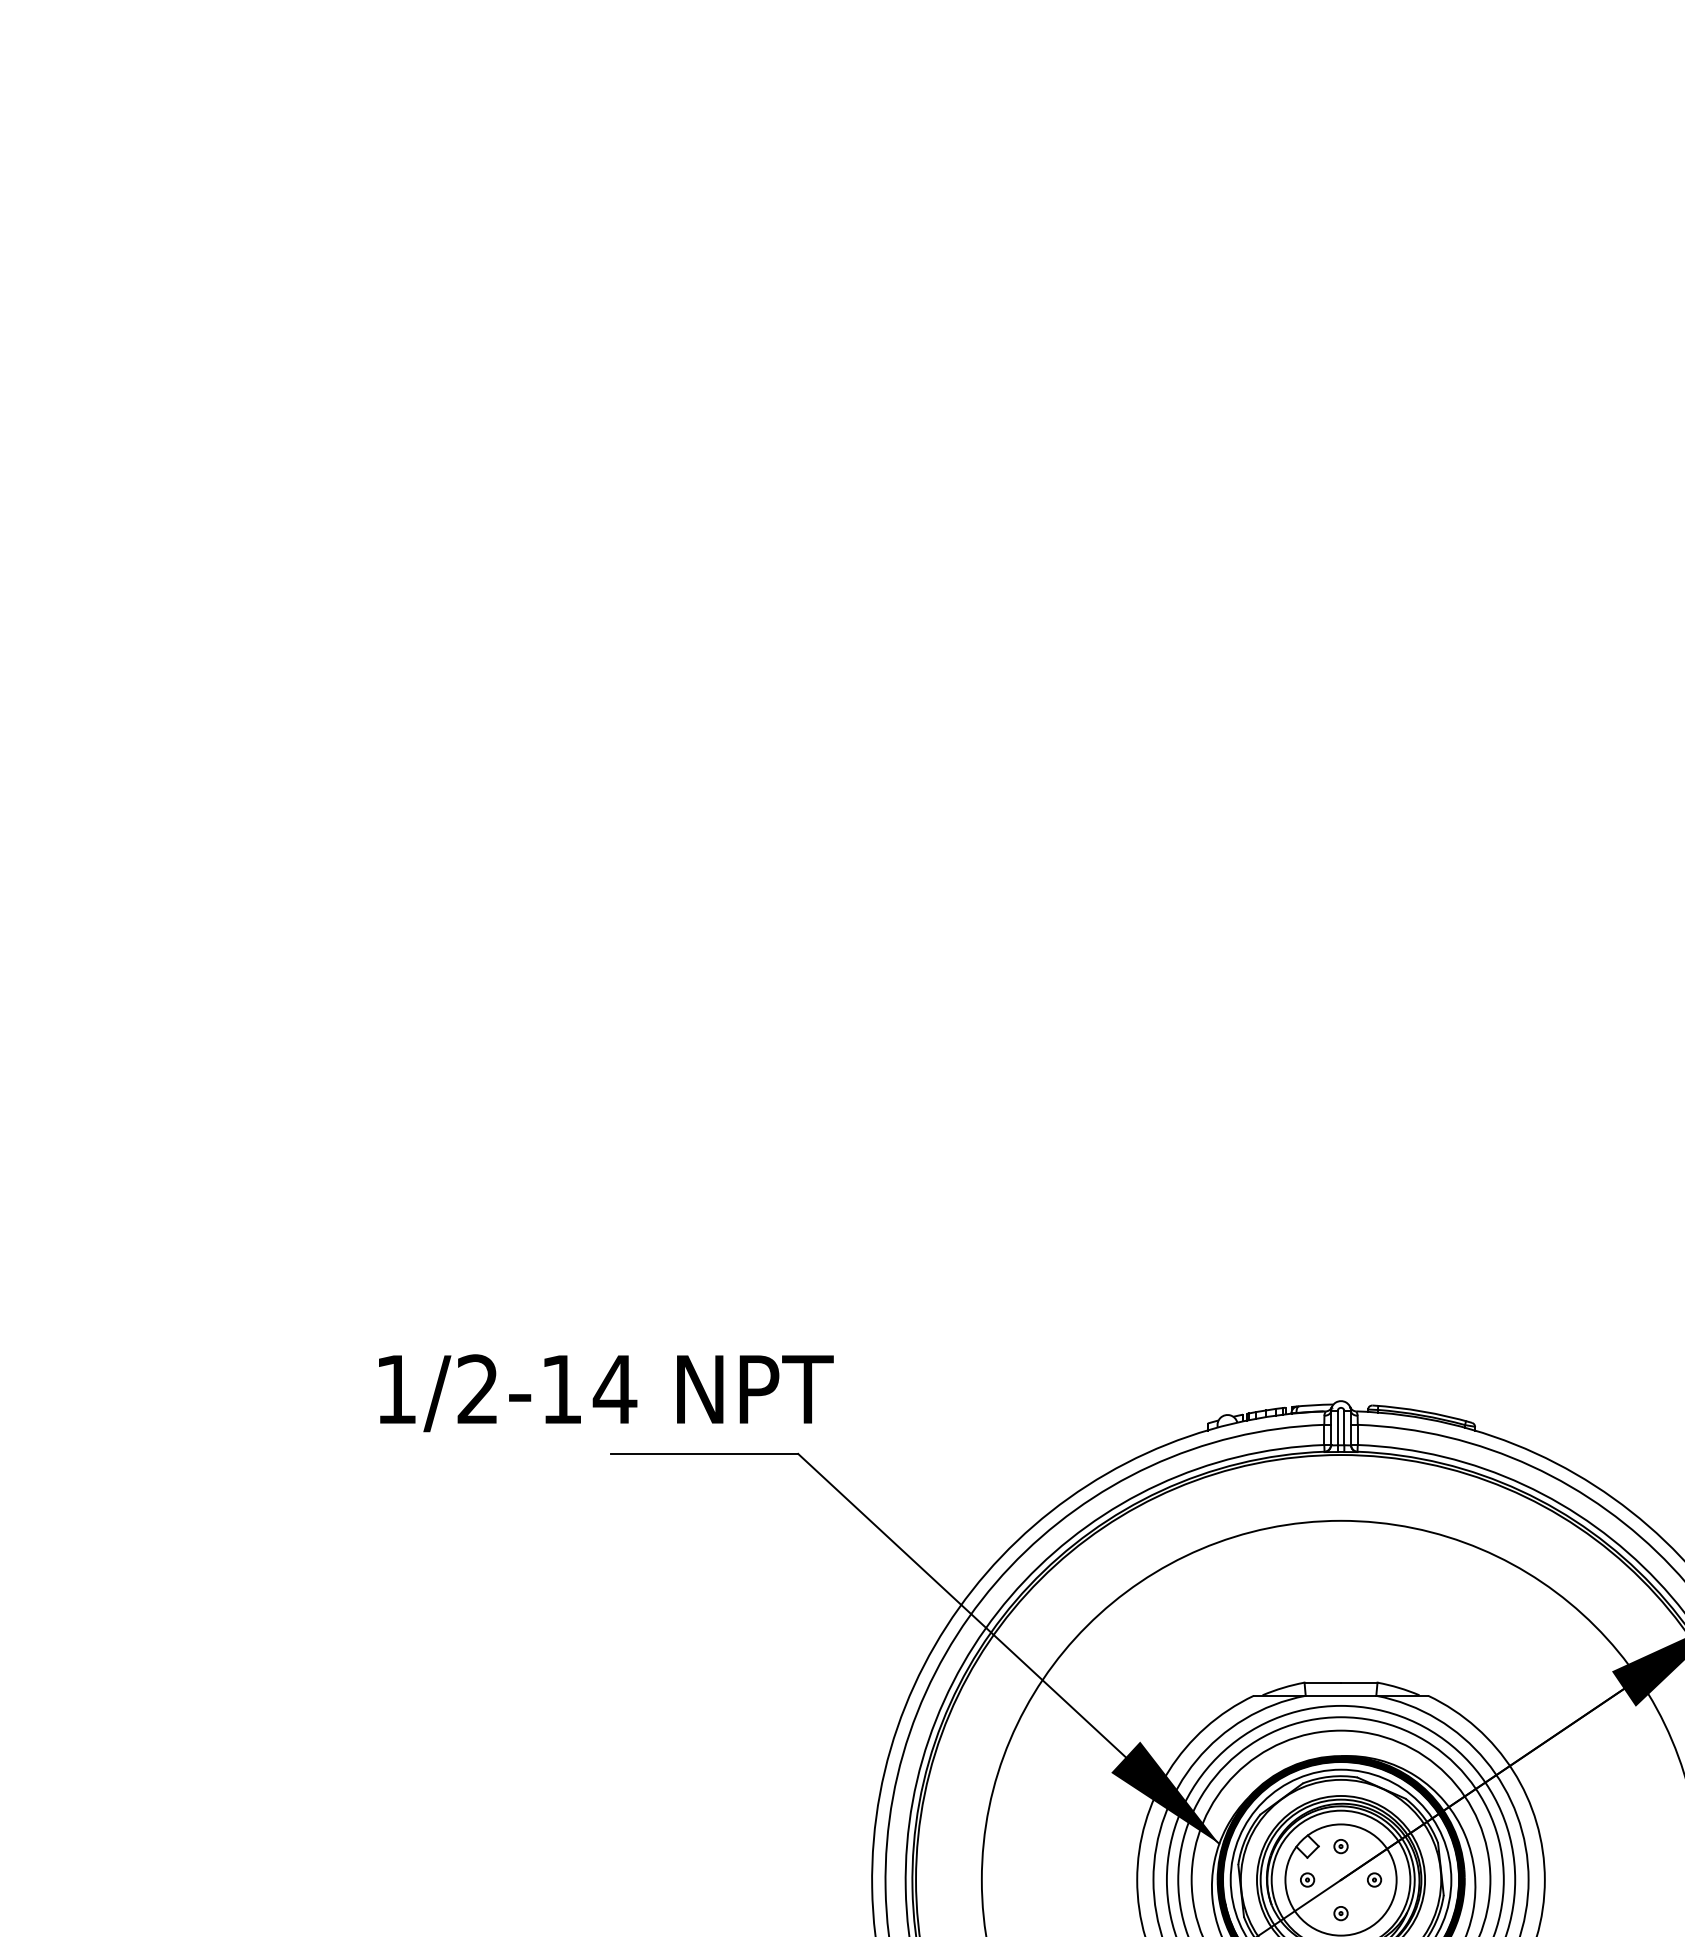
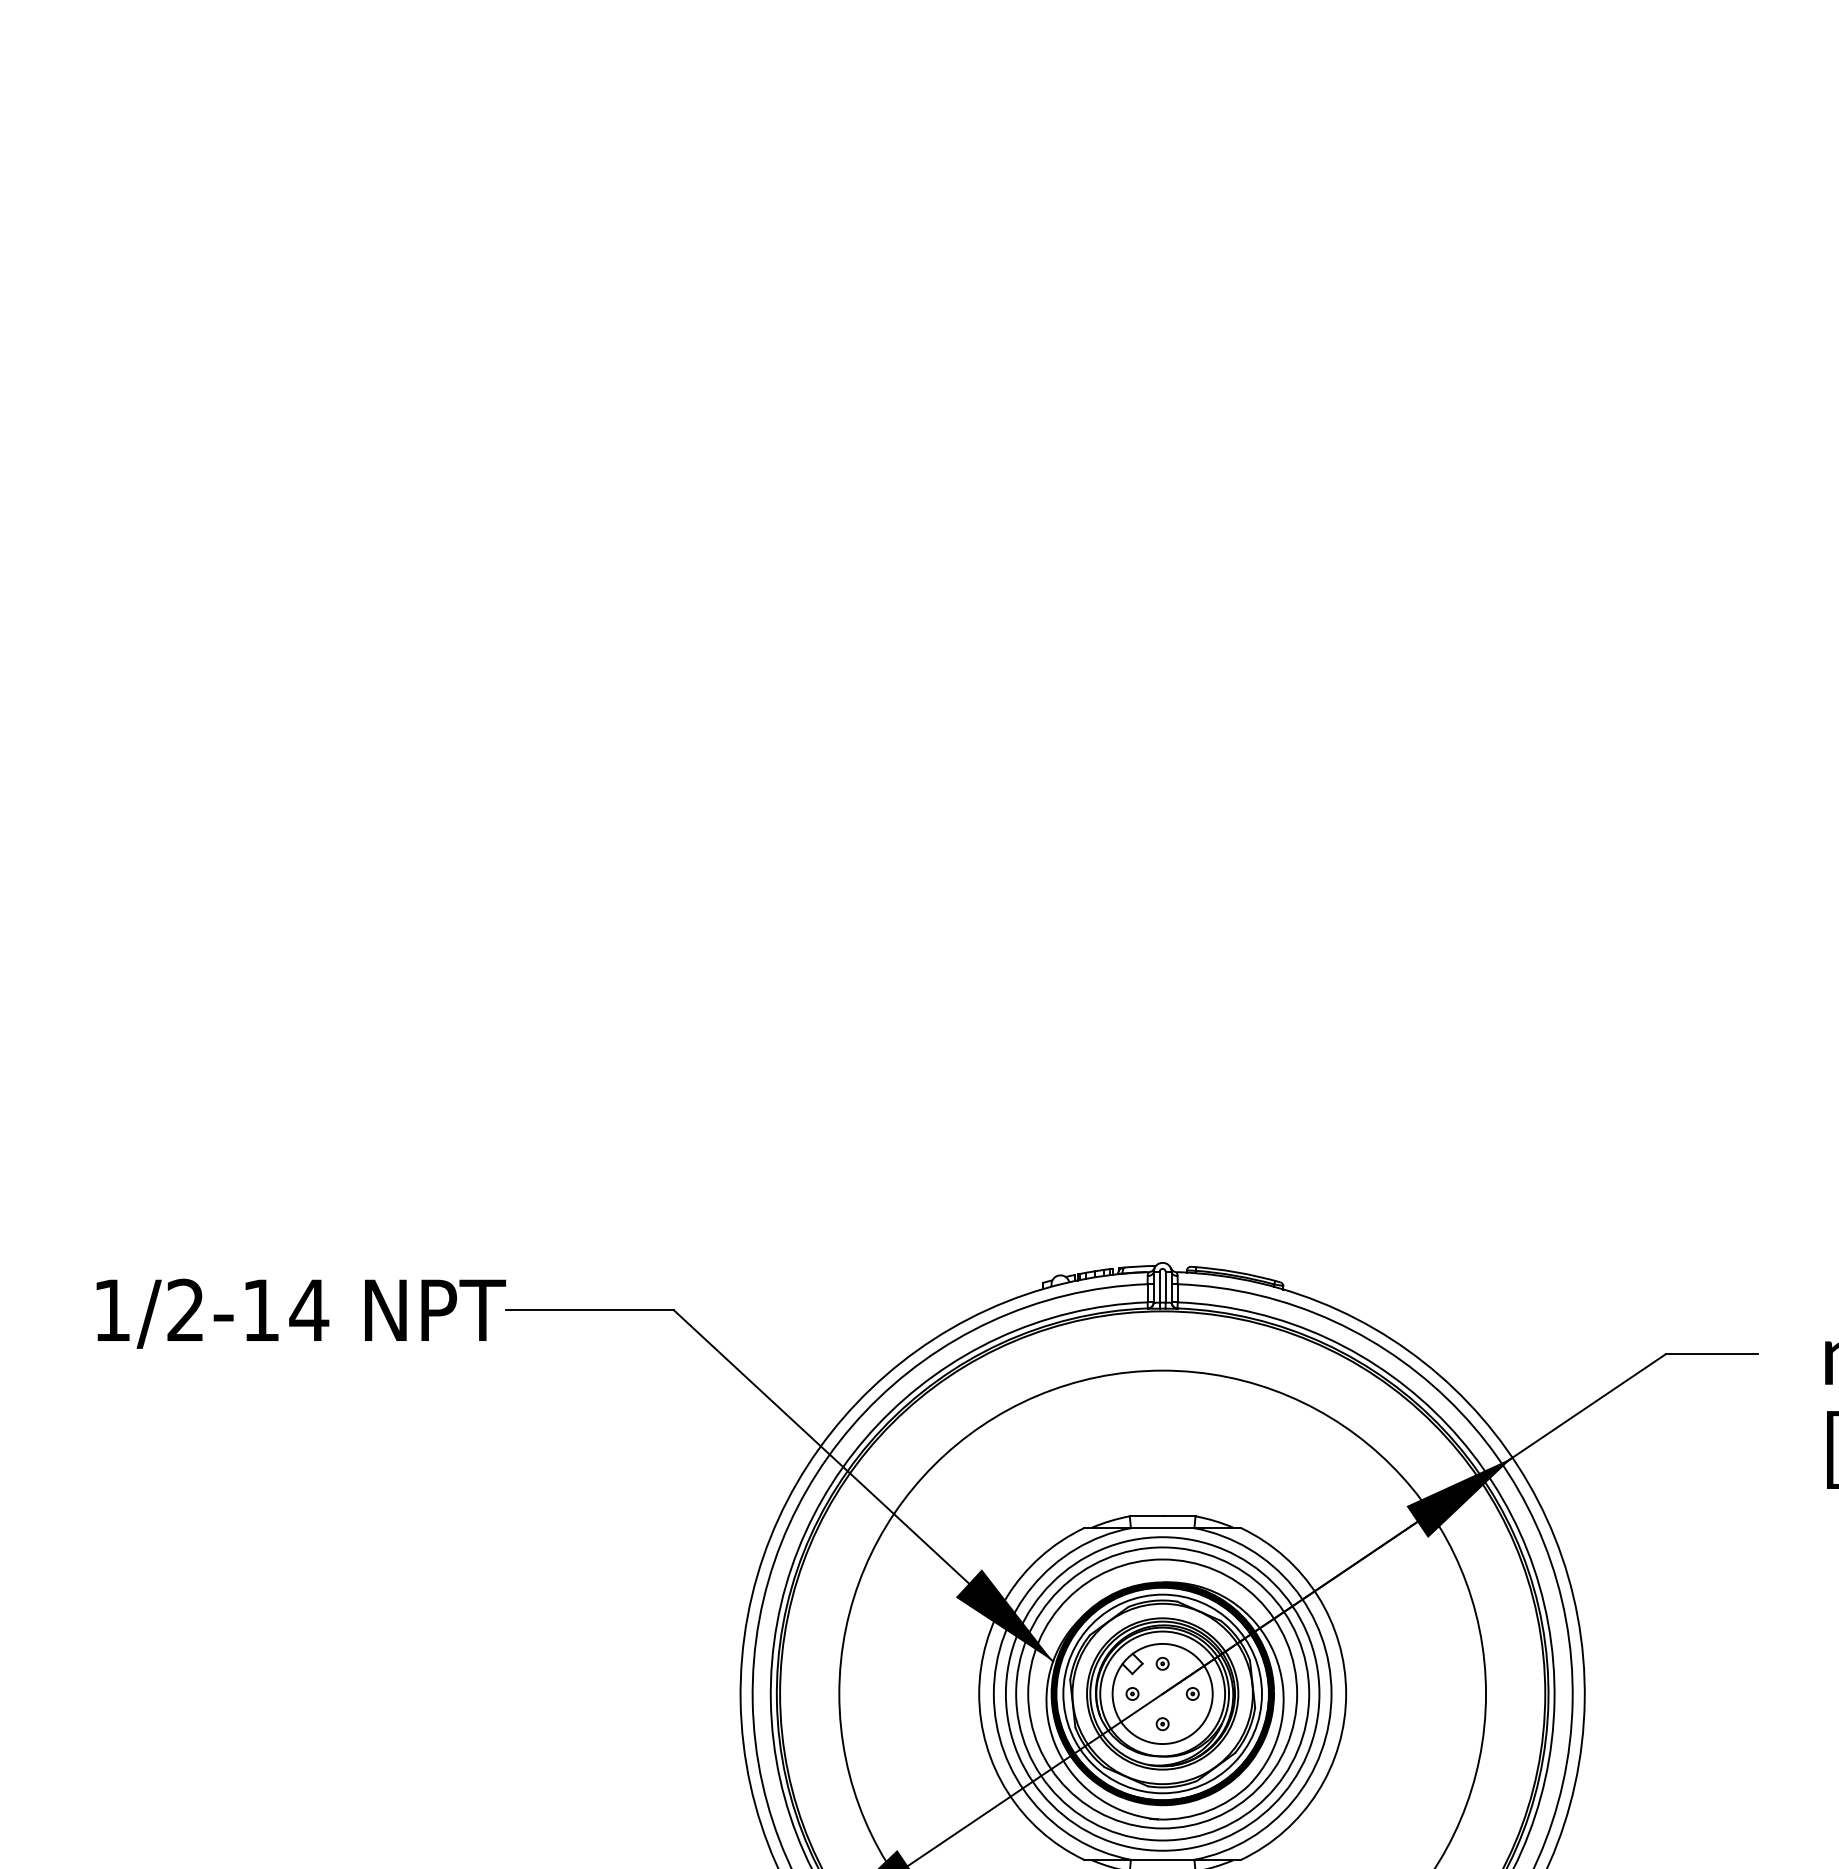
text: (605, 1392) -> (300, 1313), moved

